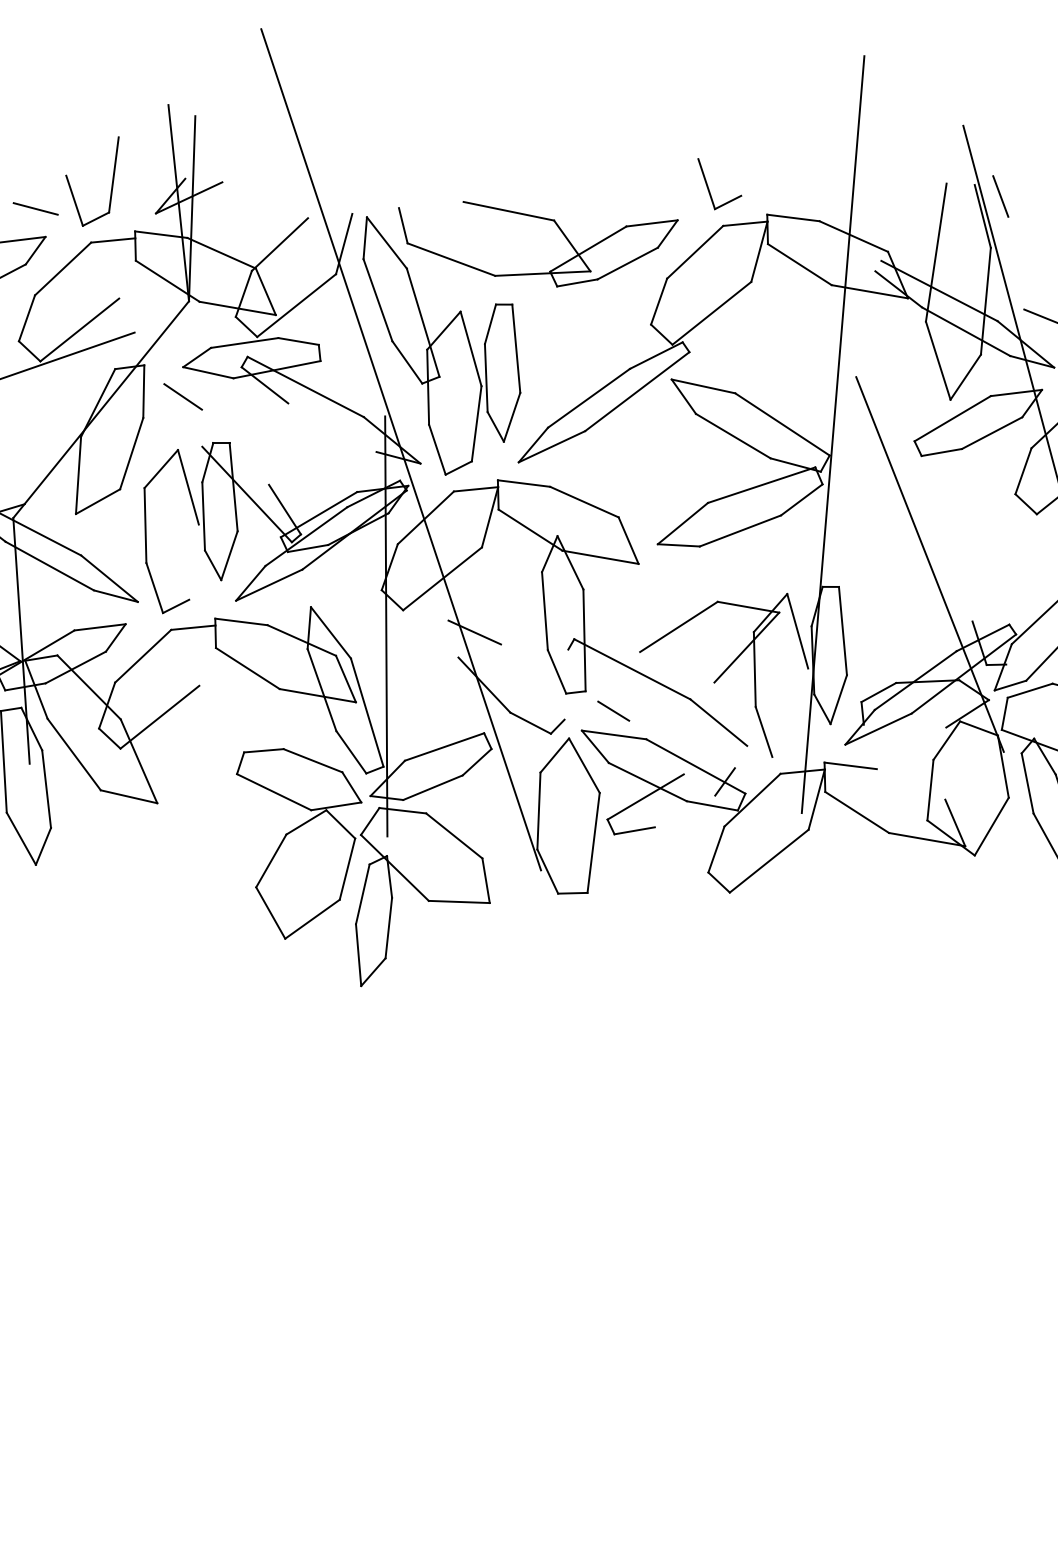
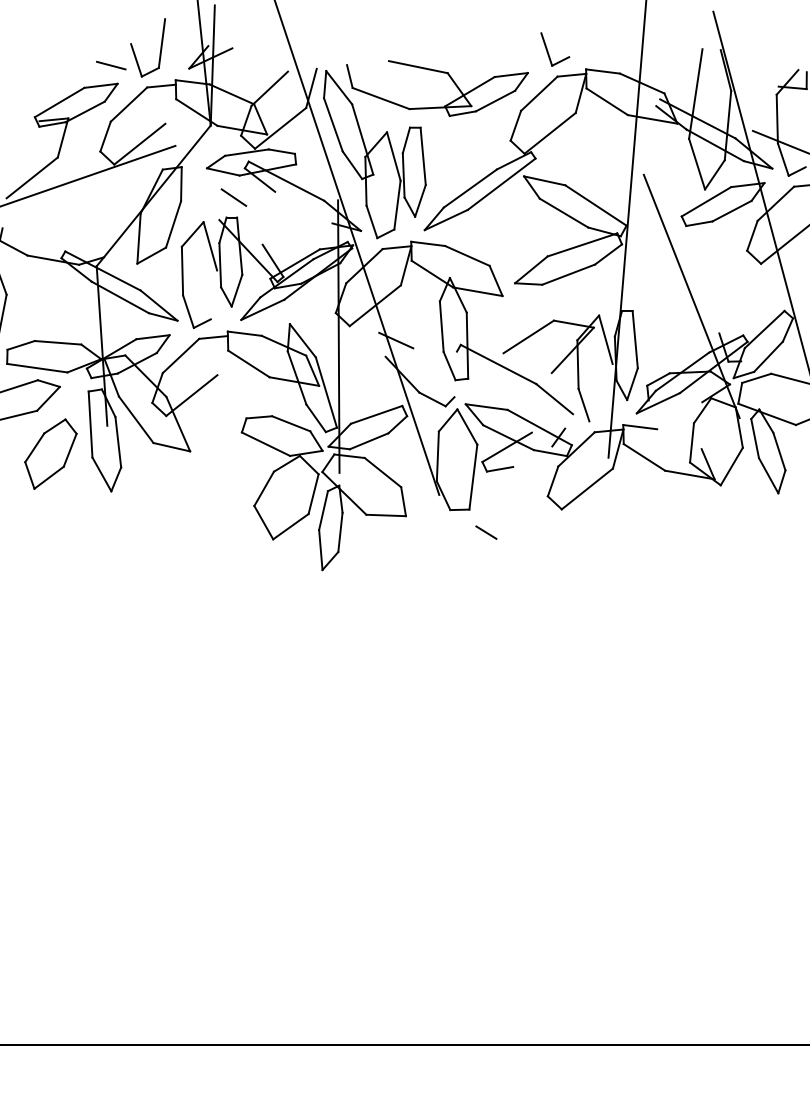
line: (1000, 196) -> (737, 57), removed
line: (182, 396) -> (233, 197), moved
line: (613, 710) -> (486, 532), moved

